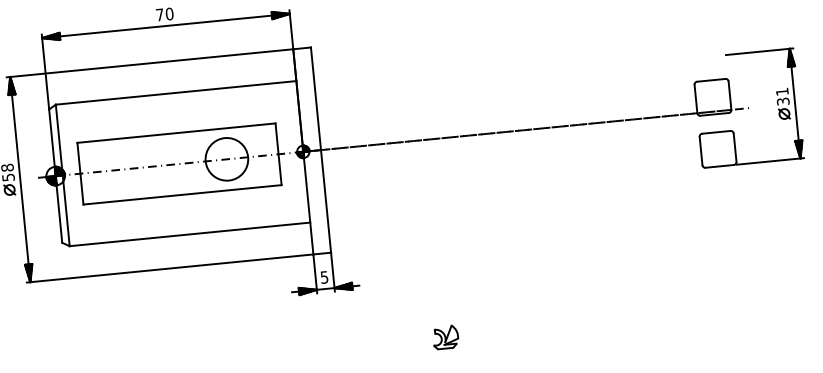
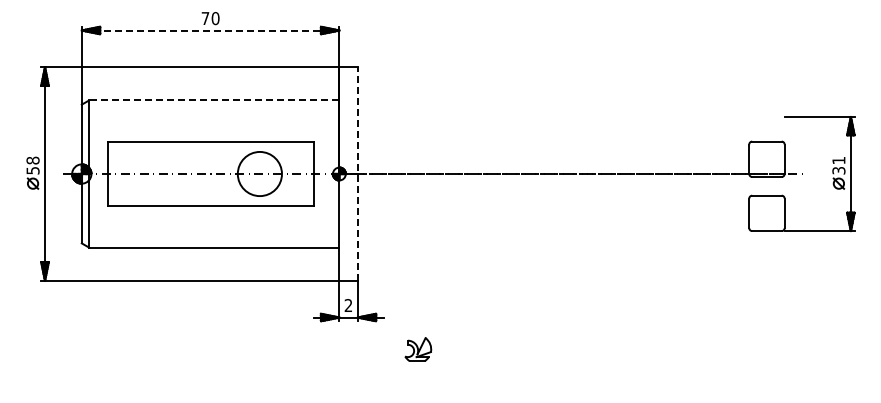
line: (165, 26) -> (210, 30), solid -> dashed
line: (175, 93) -> (213, 100), solid -> dashed
line: (320, 150) -> (357, 174), solid -> dashed
text: (324, 277) -> (348, 305), 5 -> 2
part: (445, 337) -> (418, 349), moved

